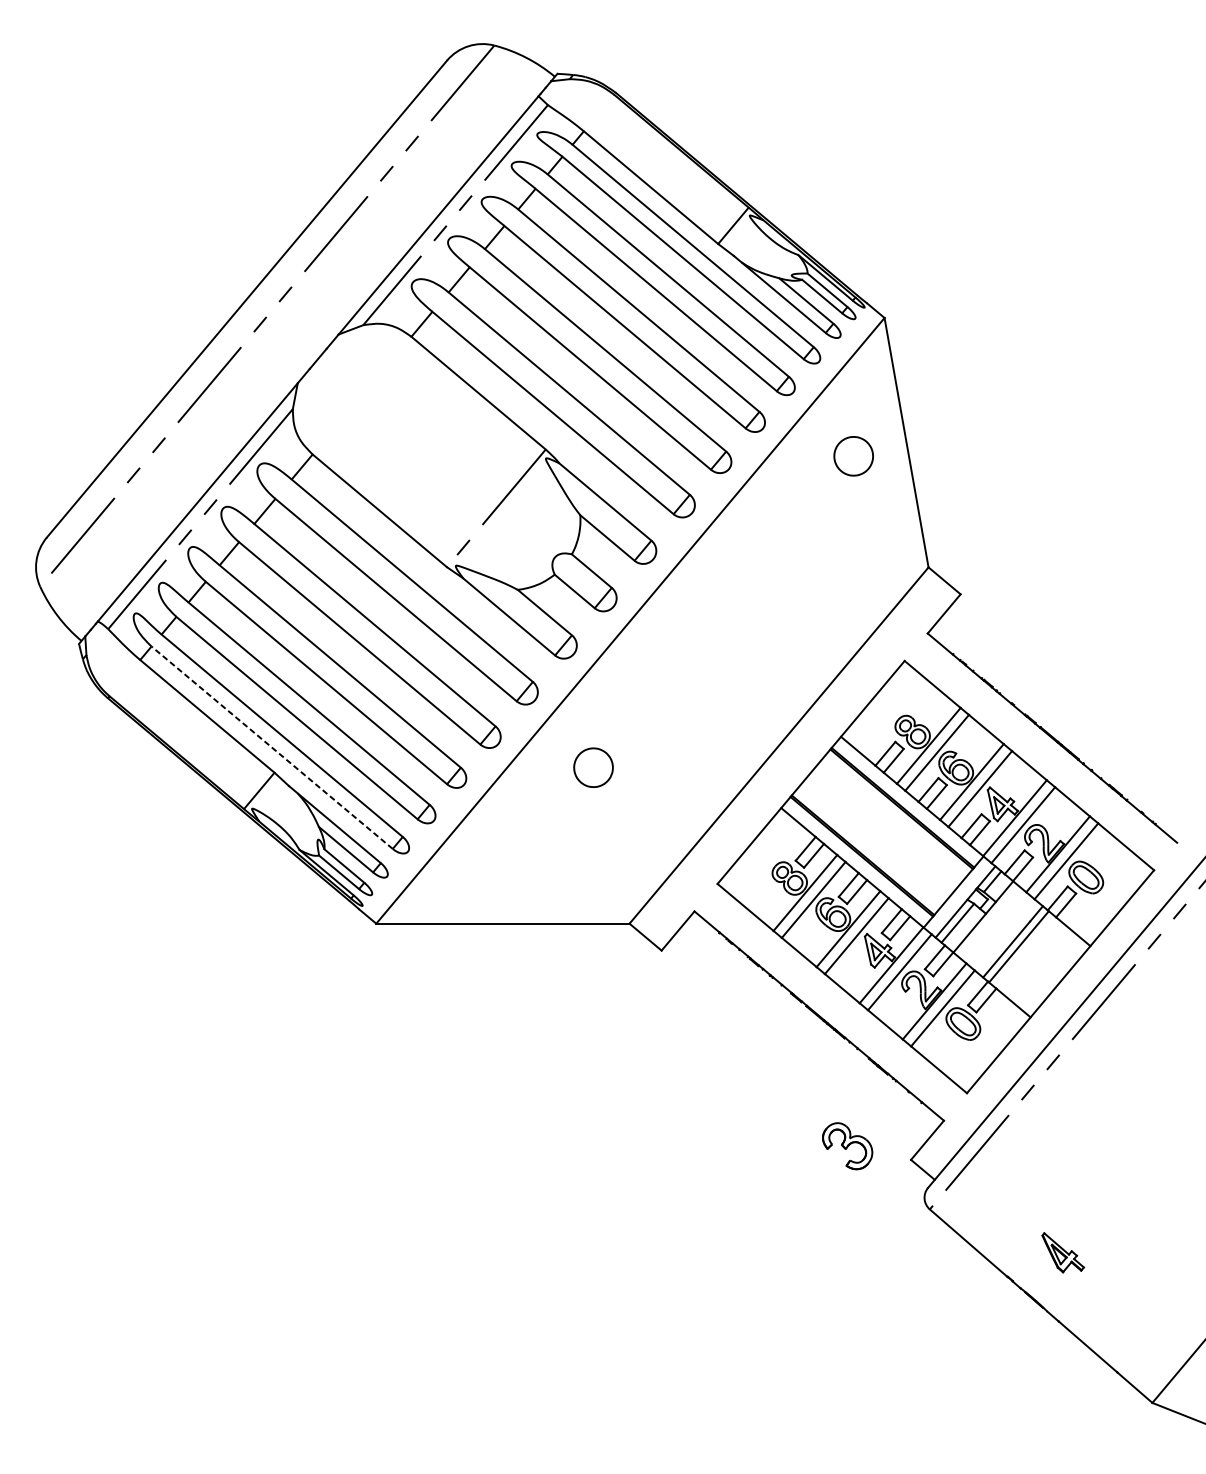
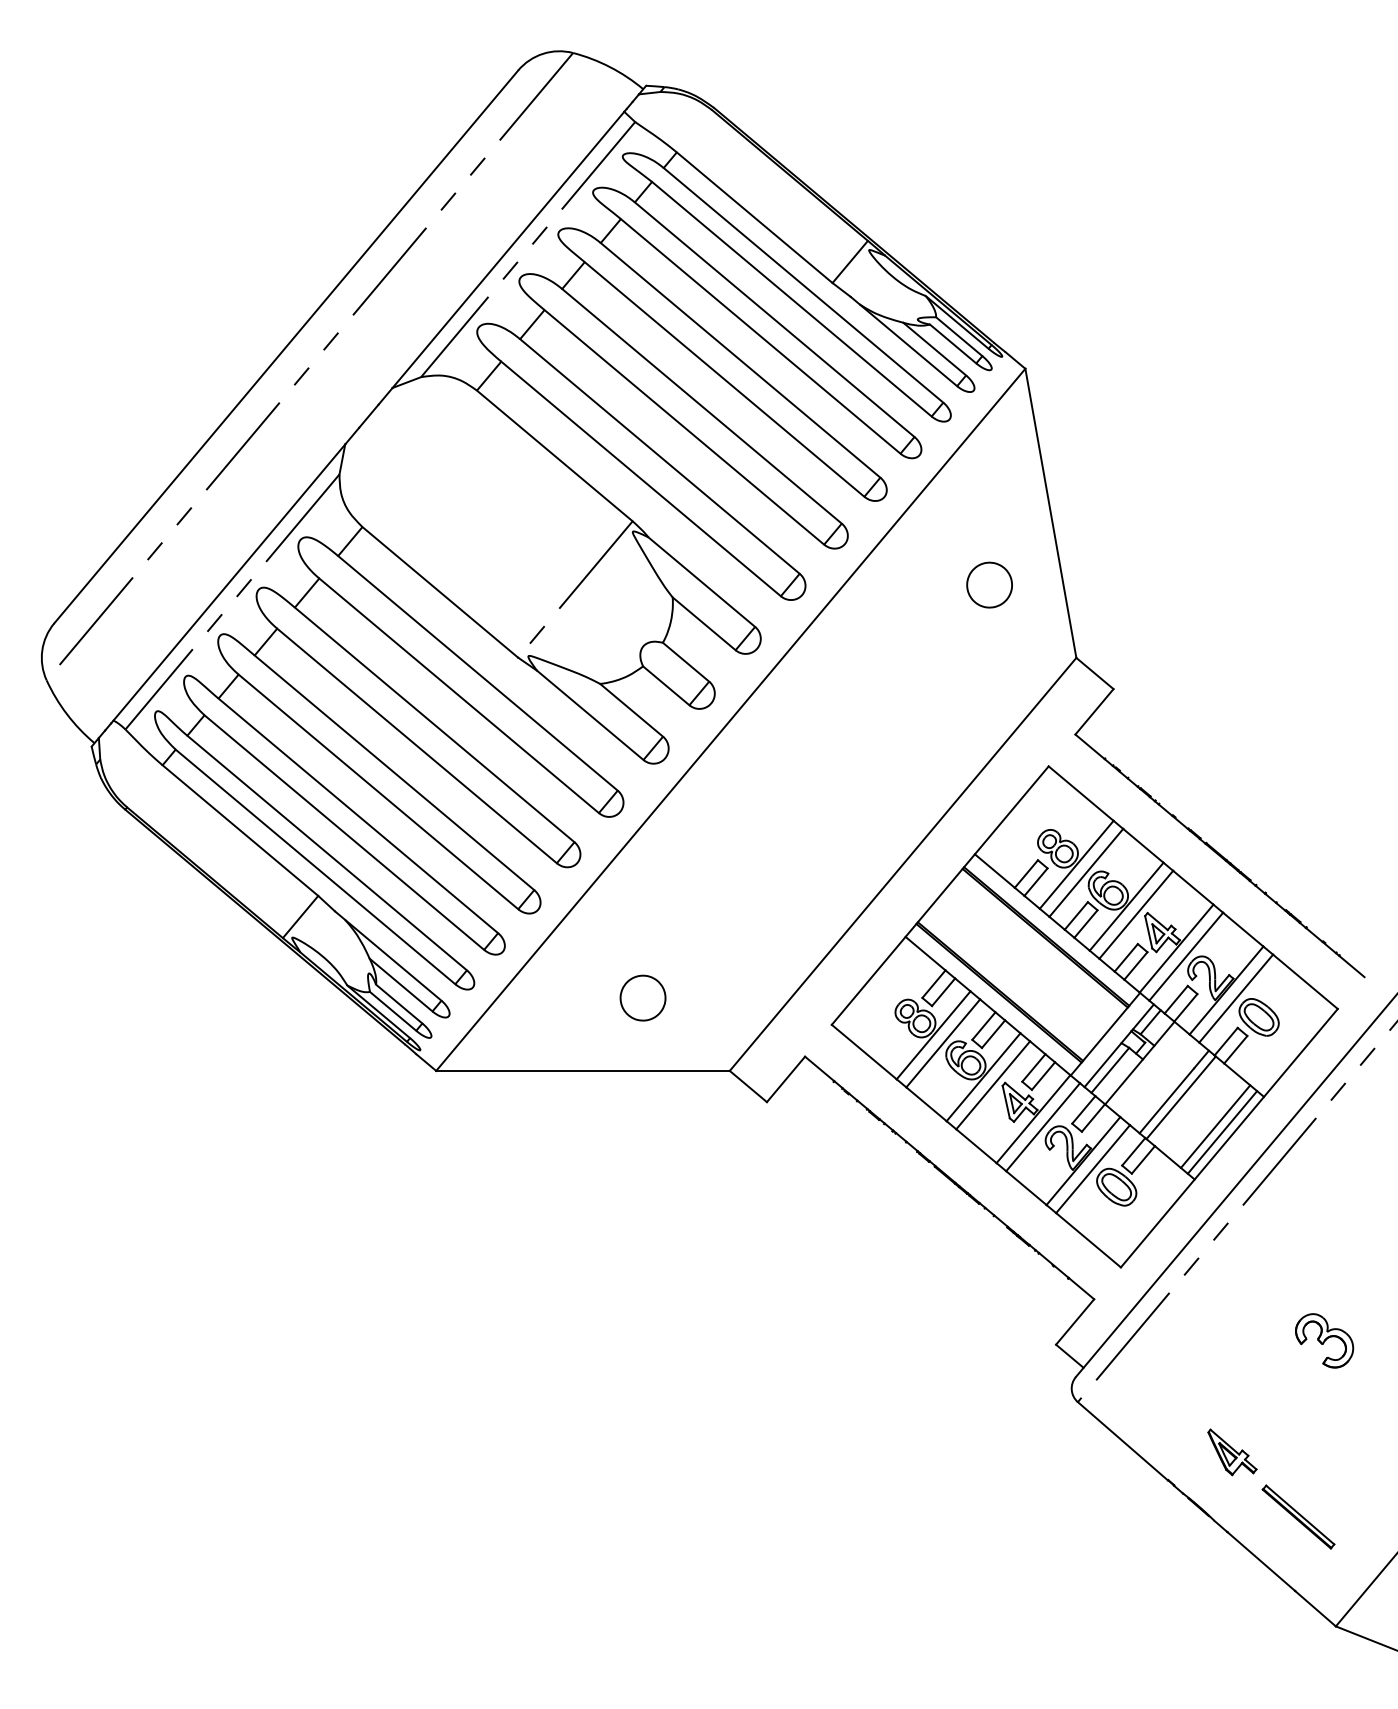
part: (853, 455) -> (989, 584), moved
line: (272, 747) -> (315, 866), dashed -> solid
part: (593, 767) -> (642, 997), moved
line: (1048, 971) -> (1215, 1126), added
line: (1054, 976) -> (1222, 1132), added
part: (847, 1145) -> (1324, 1340), moved
part: (1120, 1308) -> (1298, 1516), added

